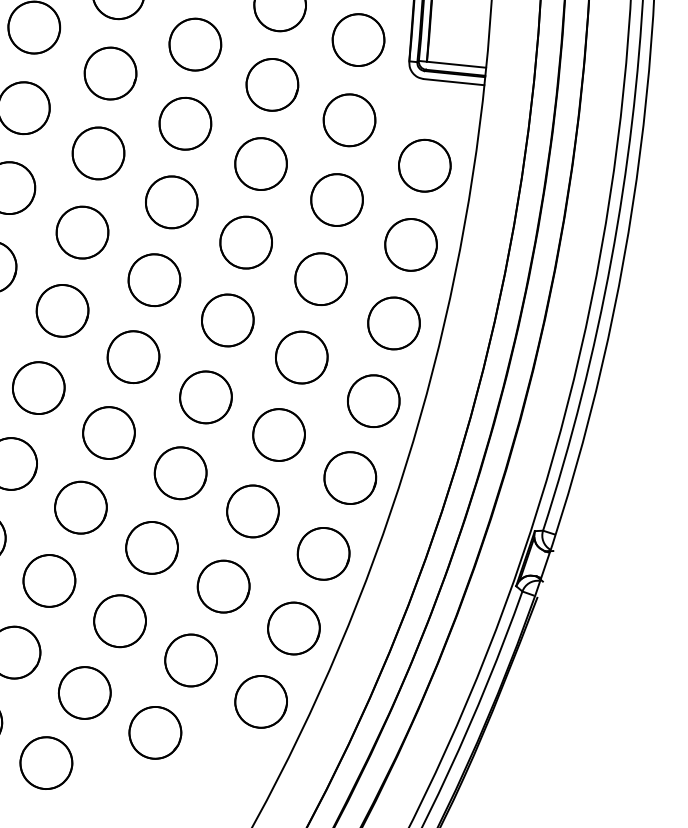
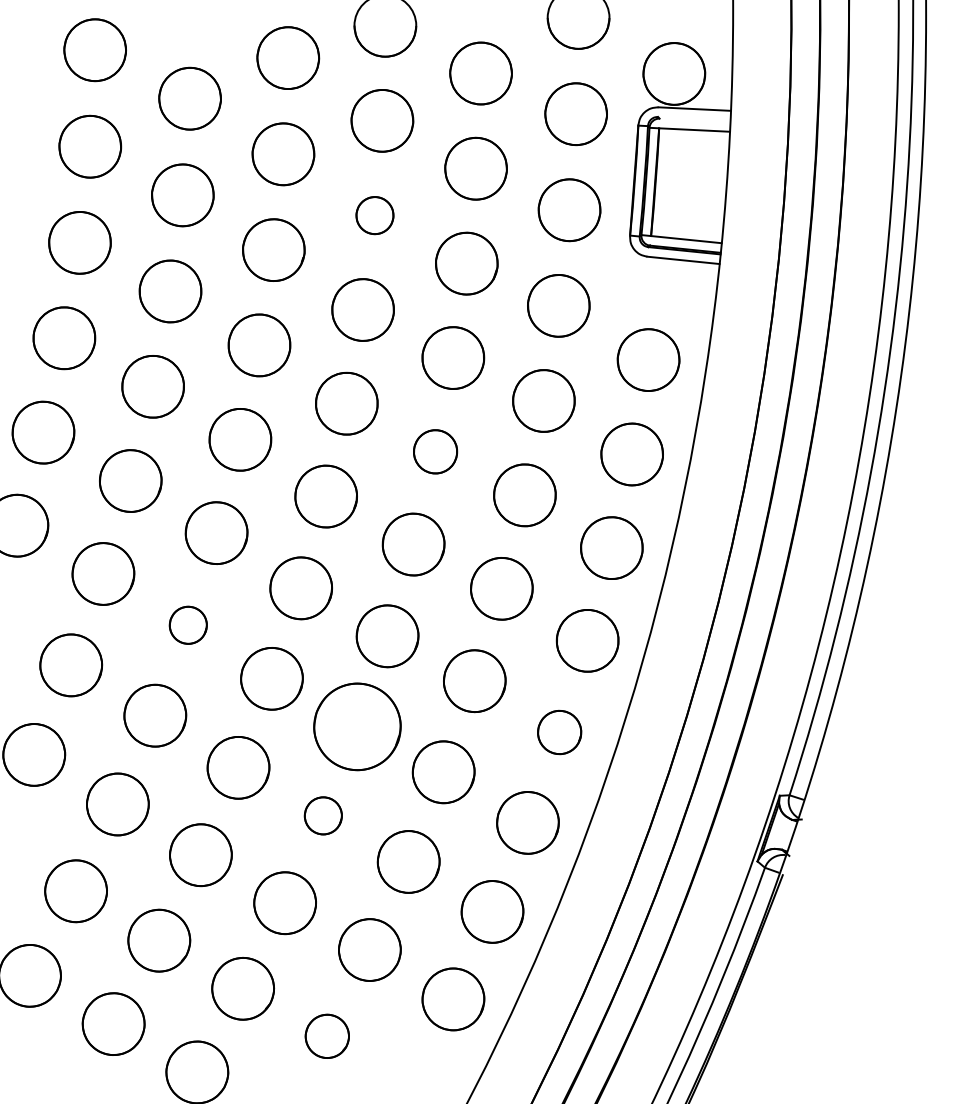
part: (194, 44) -> (374, 215), size x0.6
part: (246, 242) -> (435, 451), size x0.7
part: (39, 388) -> (188, 625), size x0.6
part: (180, 473) -> (357, 726), size x1.4
part: (350, 478) -> (559, 732), size x0.7
part: (152, 547) -> (323, 815), size x0.6
part: (155, 733) -> (327, 1036), size x0.7

